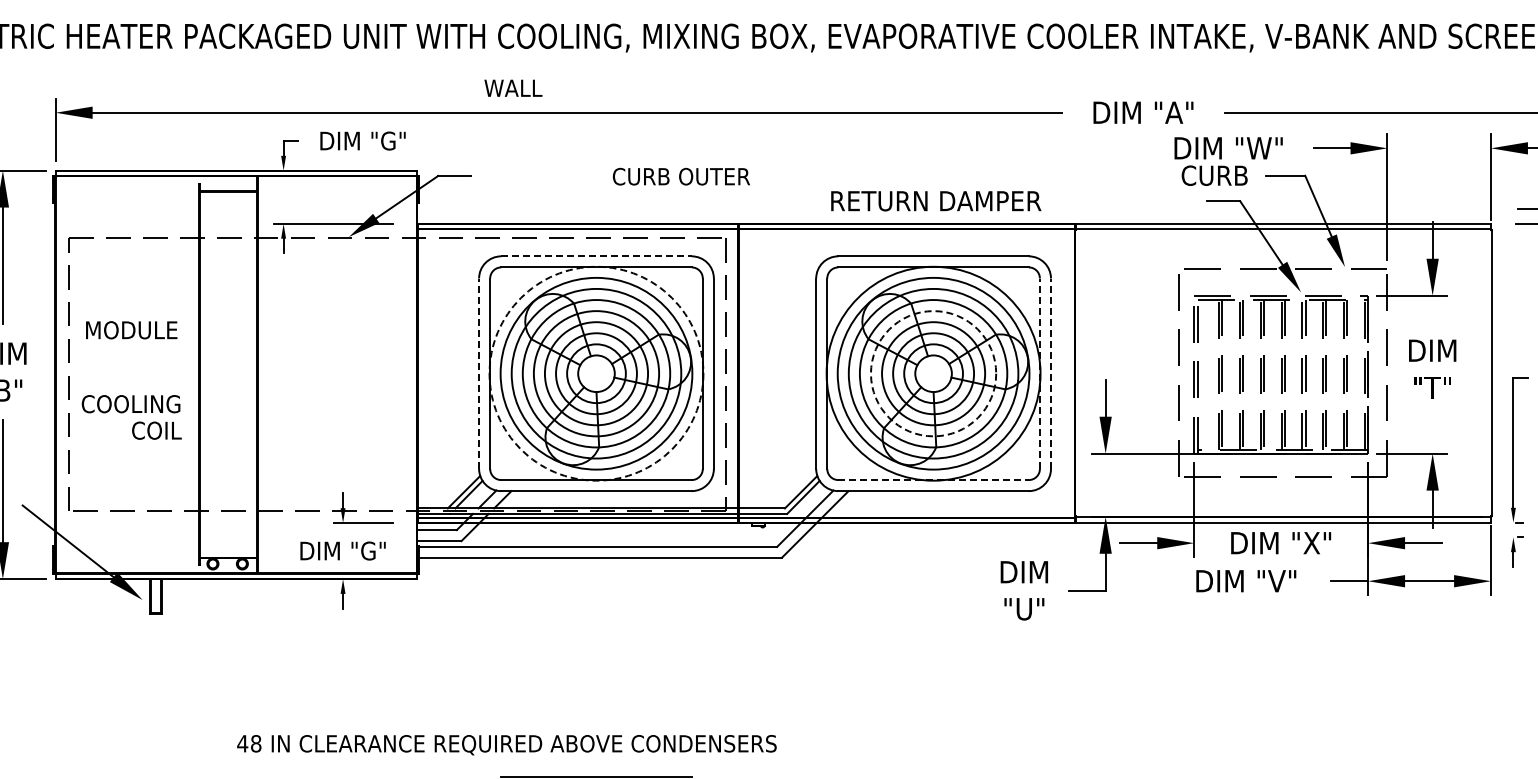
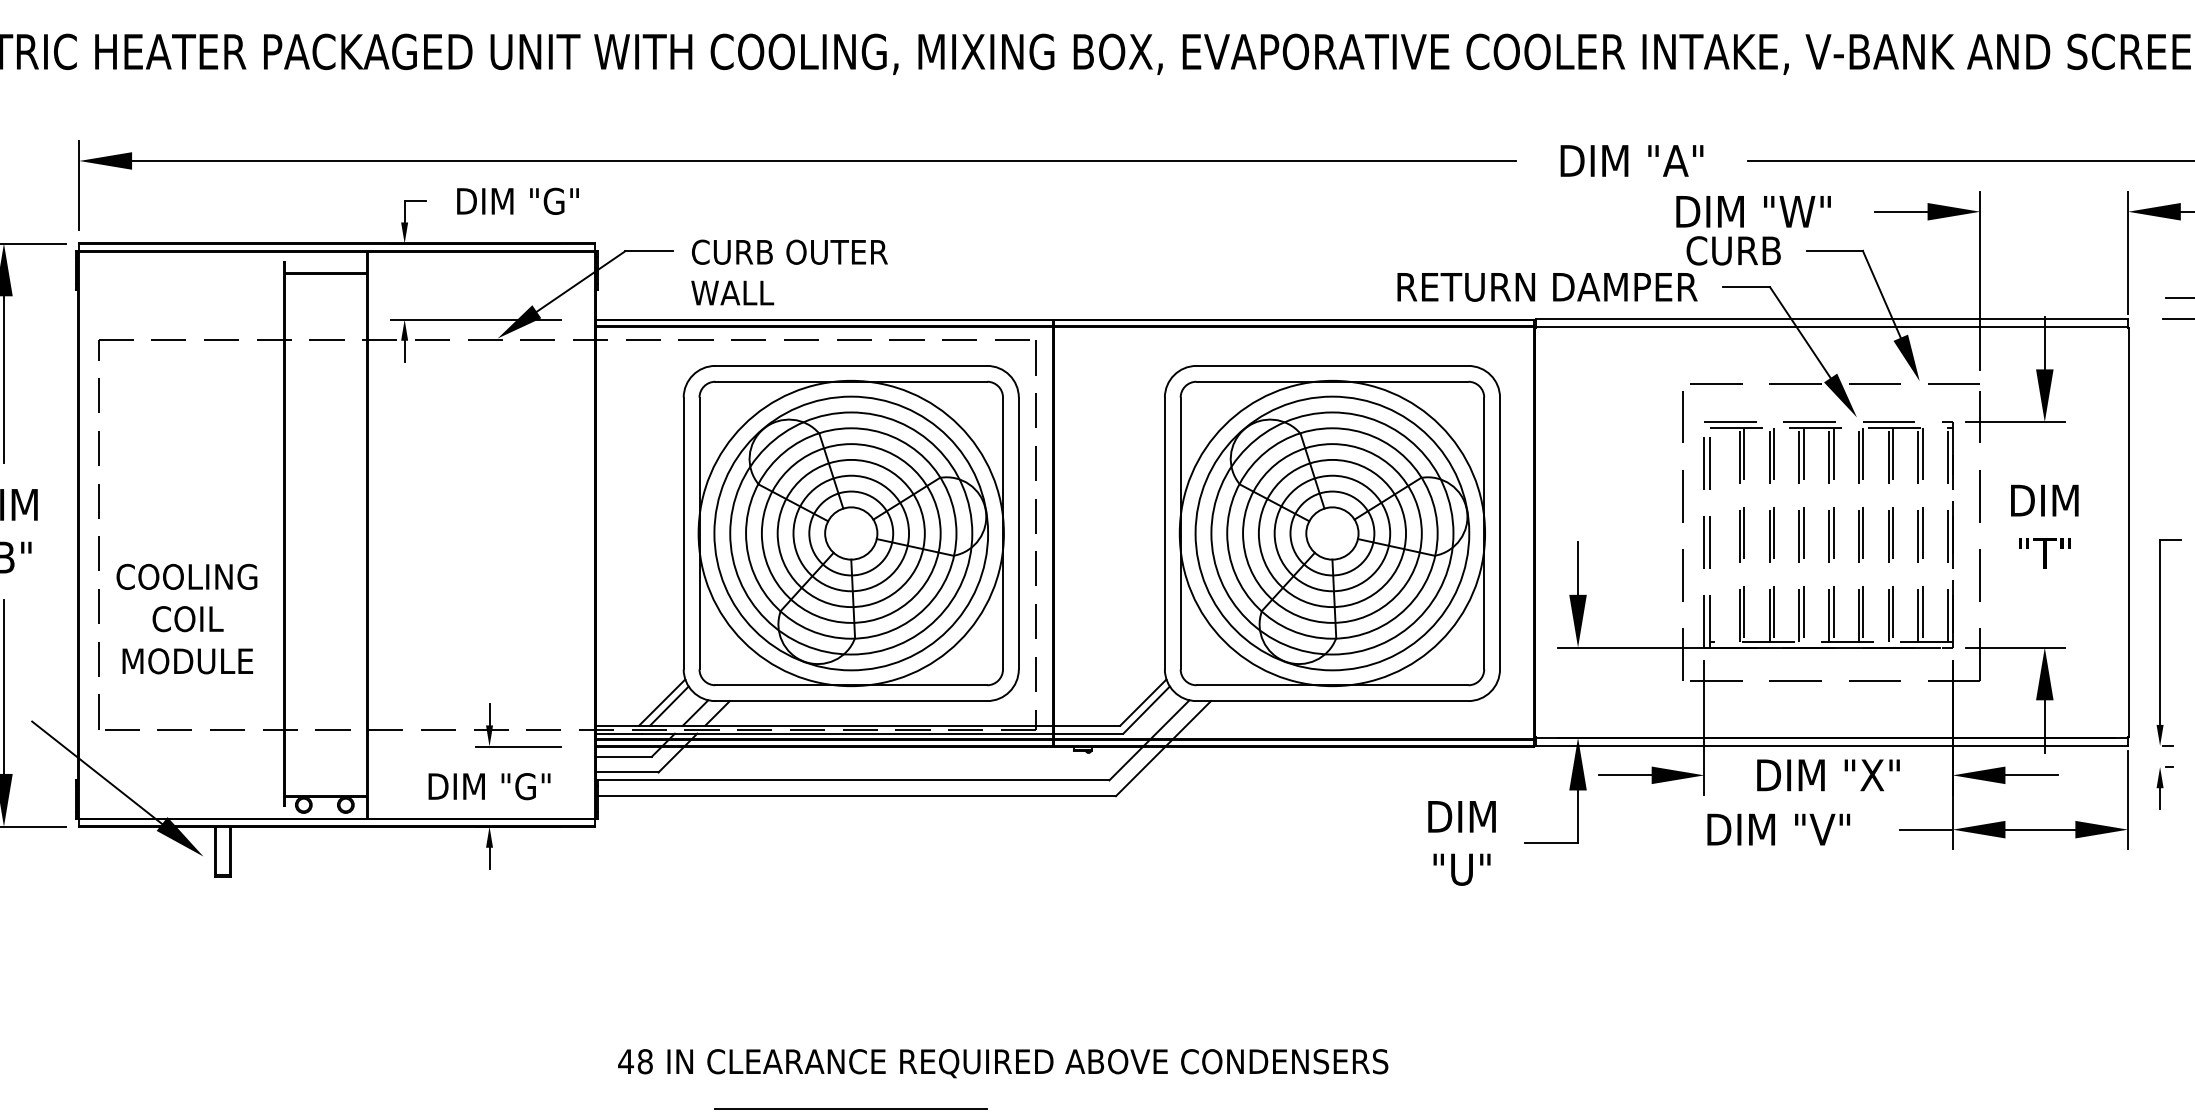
text: (513, 87) -> (732, 291), moved
text: (680, 176) -> (788, 251), moved
text: (936, 201) -> (1547, 287), moved
line: (596, 256) -> (851, 366), dashed -> solid
text: (131, 330) -> (187, 661), moved
line: (479, 373) -> (684, 533), dashed -> solid
circle: (596, 373) -> (851, 533), dashed -> solid
circle: (933, 373) -> (1332, 533), dashed -> solid
line: (1039, 373) -> (1483, 533), dashed -> solid
line: (1050, 373) -> (1499, 533), dashed -> solid
text: (156, 430) -> (187, 618), moved
line: (934, 480) -> (1333, 685), dashed -> solid
text: (506, 745) -> (1002, 1064), moved

